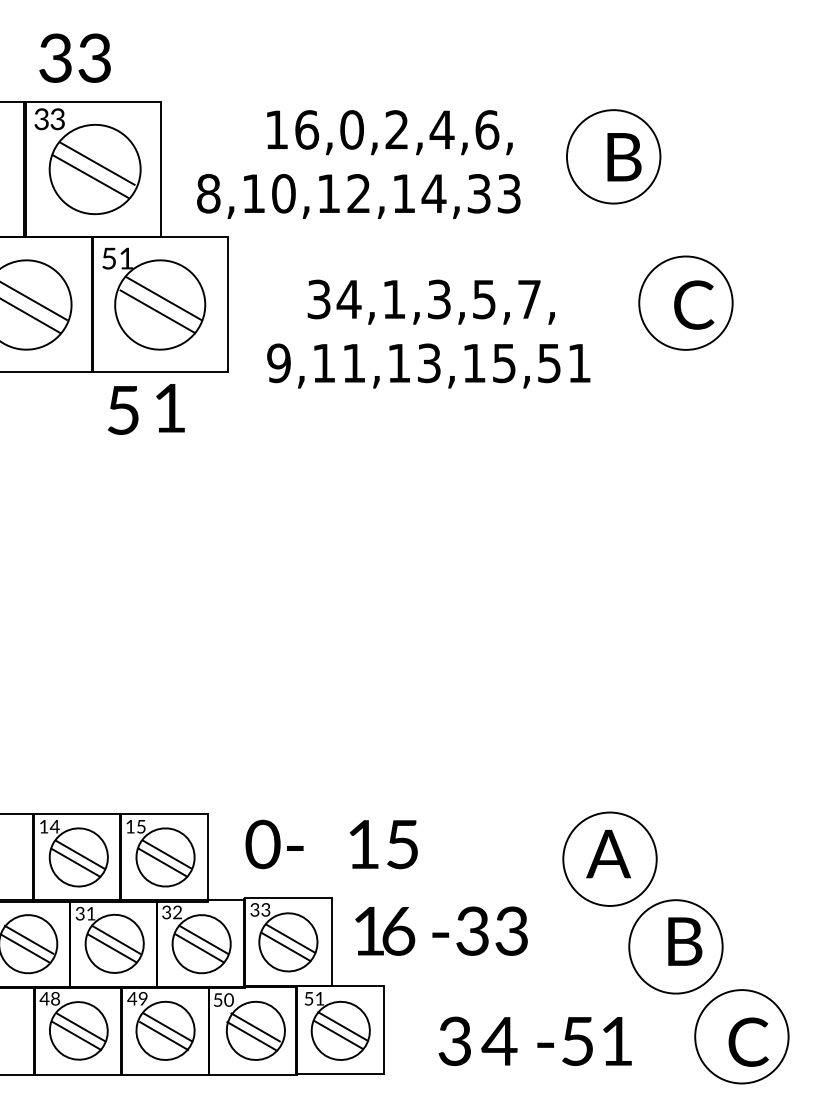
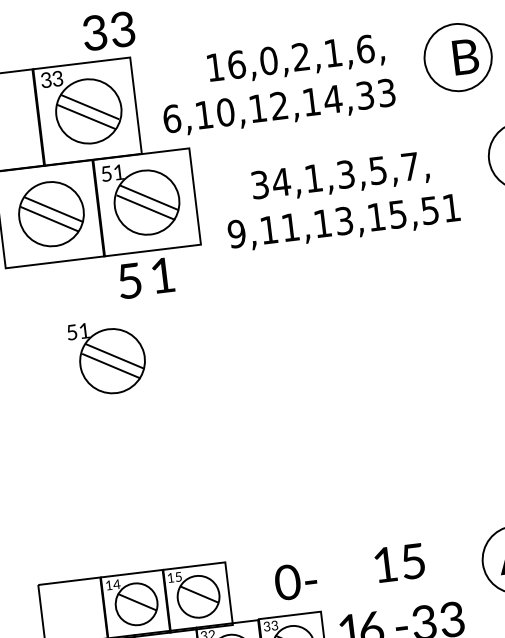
text: (74, 57) -> (108, 30), moved
text: (441, 129) -> (332, 52), 16,0,2,4,6, -> 16,0,2,1,6,
text: (208, 193) -> (171, 118), 8,10,12,14,33 -> 6,10,12,14,33
part: (80, 511) -> (107, 357), added
text: (274, 844) -> (296, 581), moved
text: (383, 844) -> (399, 563), moved
line: (75, 862) -> (134, 608), removed
line: (162, 862) -> (196, 600), removed

